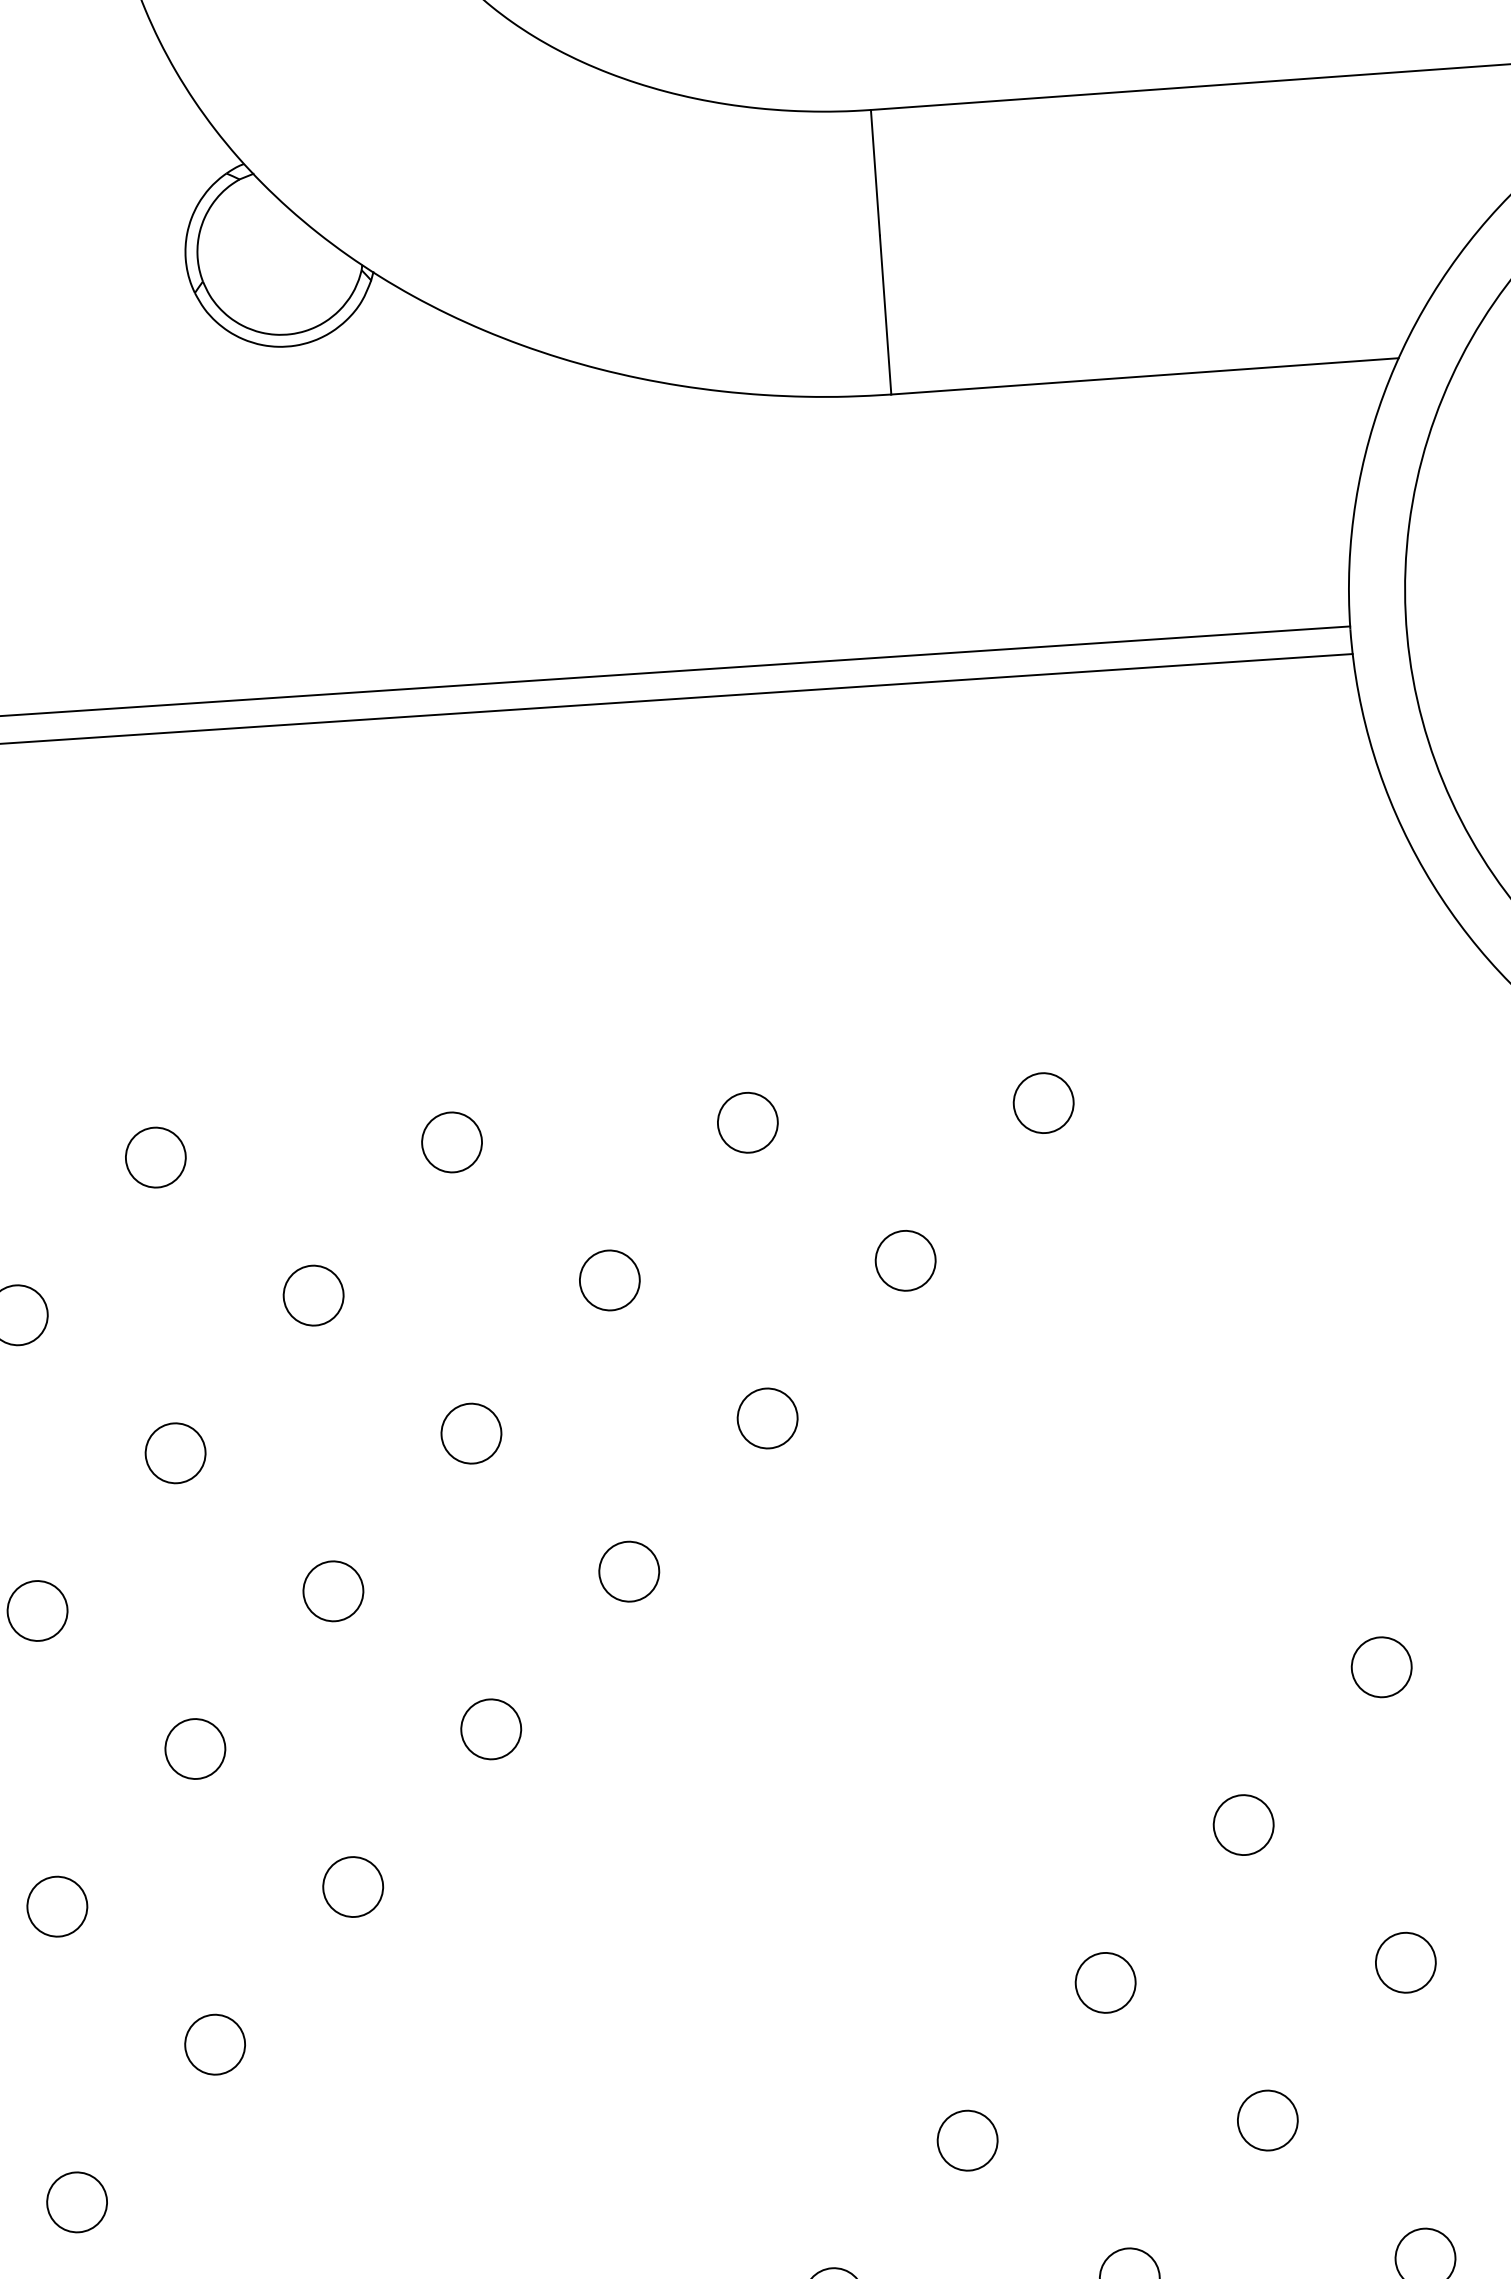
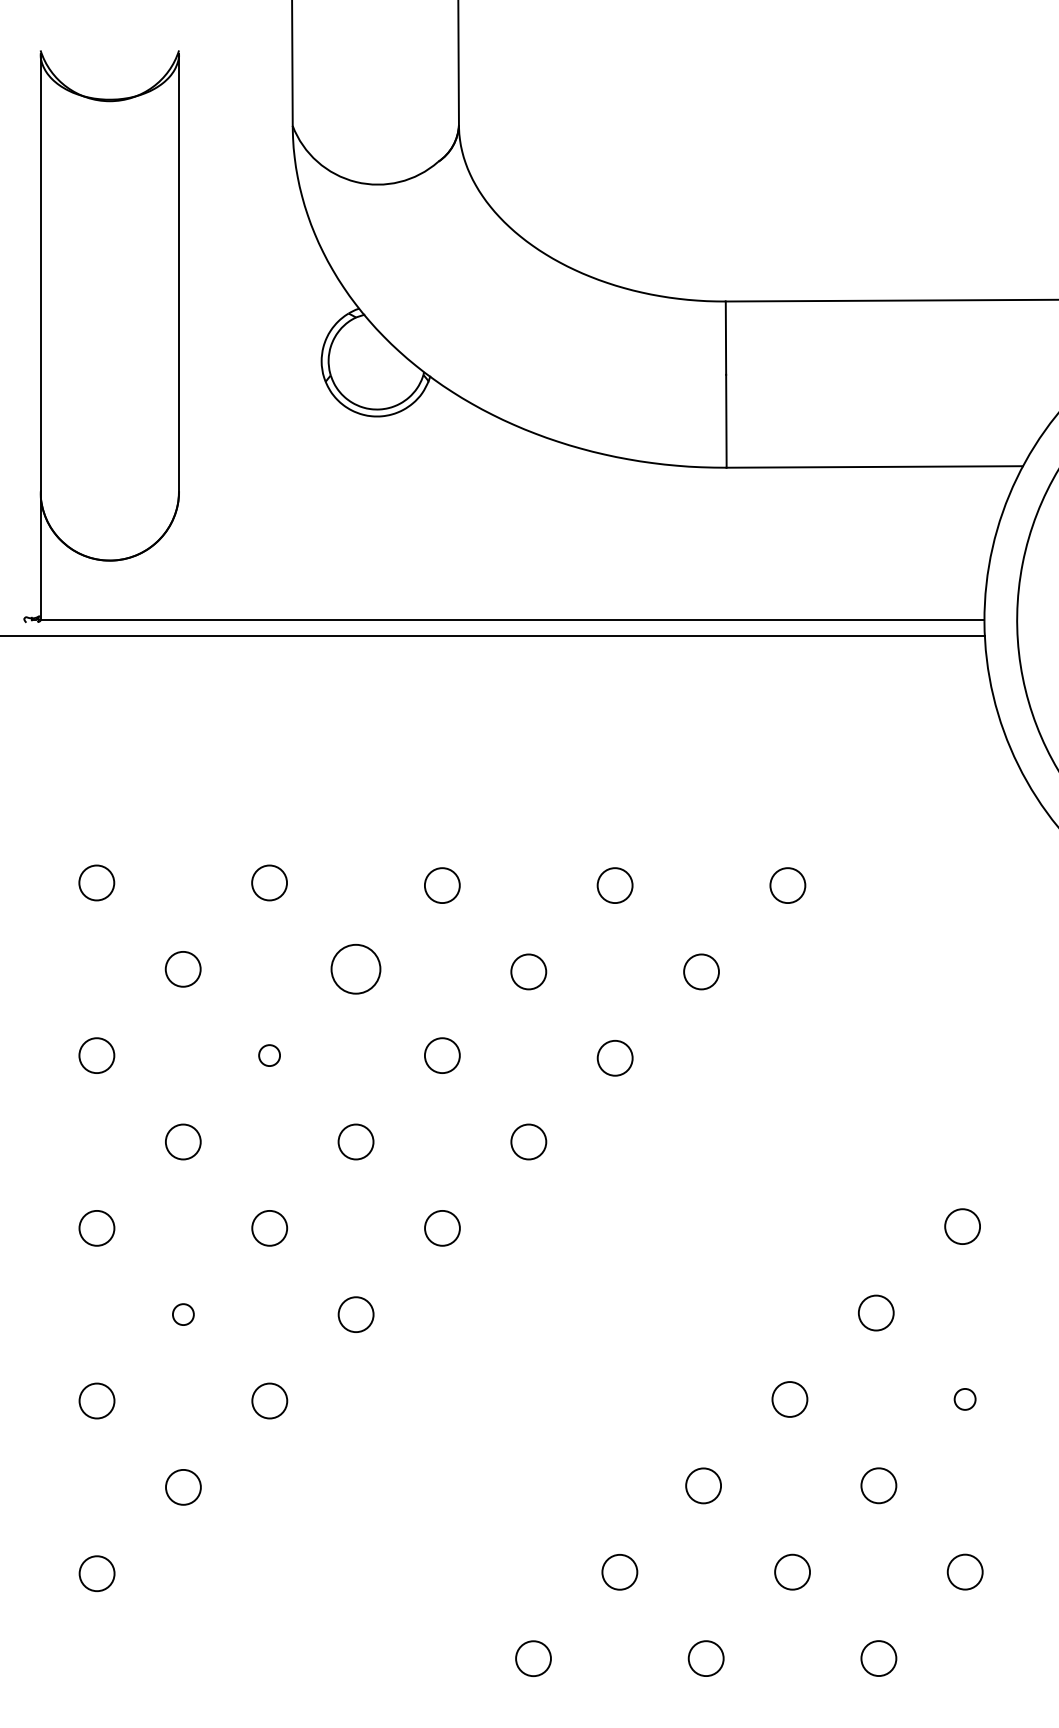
circle: (312, 1295) -> (355, 969), size x1.4
circle: (175, 1453) -> (269, 1055), size x0.6
circle: (57, 1906) -> (183, 1314), size x0.6
circle: (1404, 1963) -> (964, 1399), size x0.6

